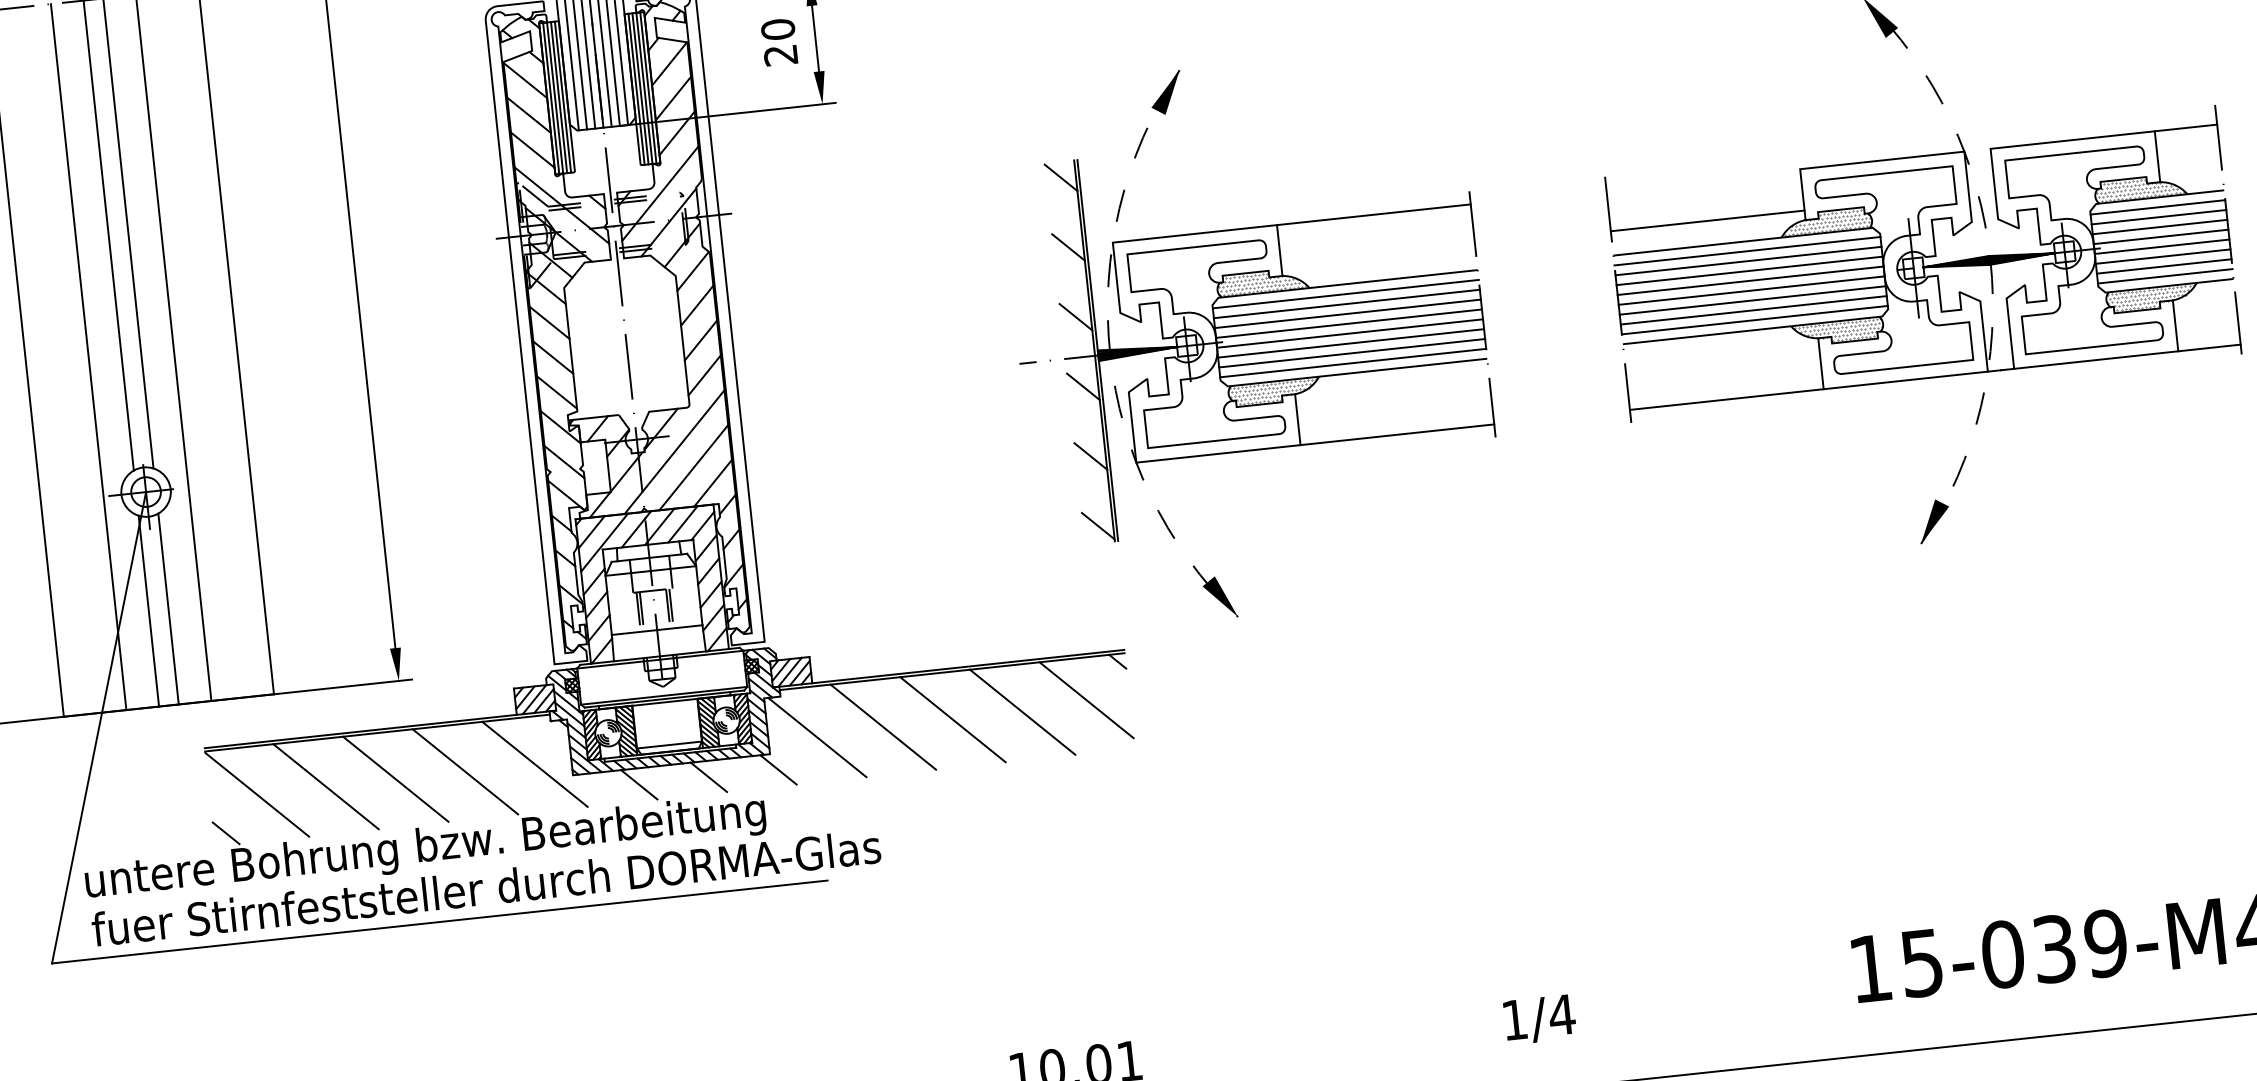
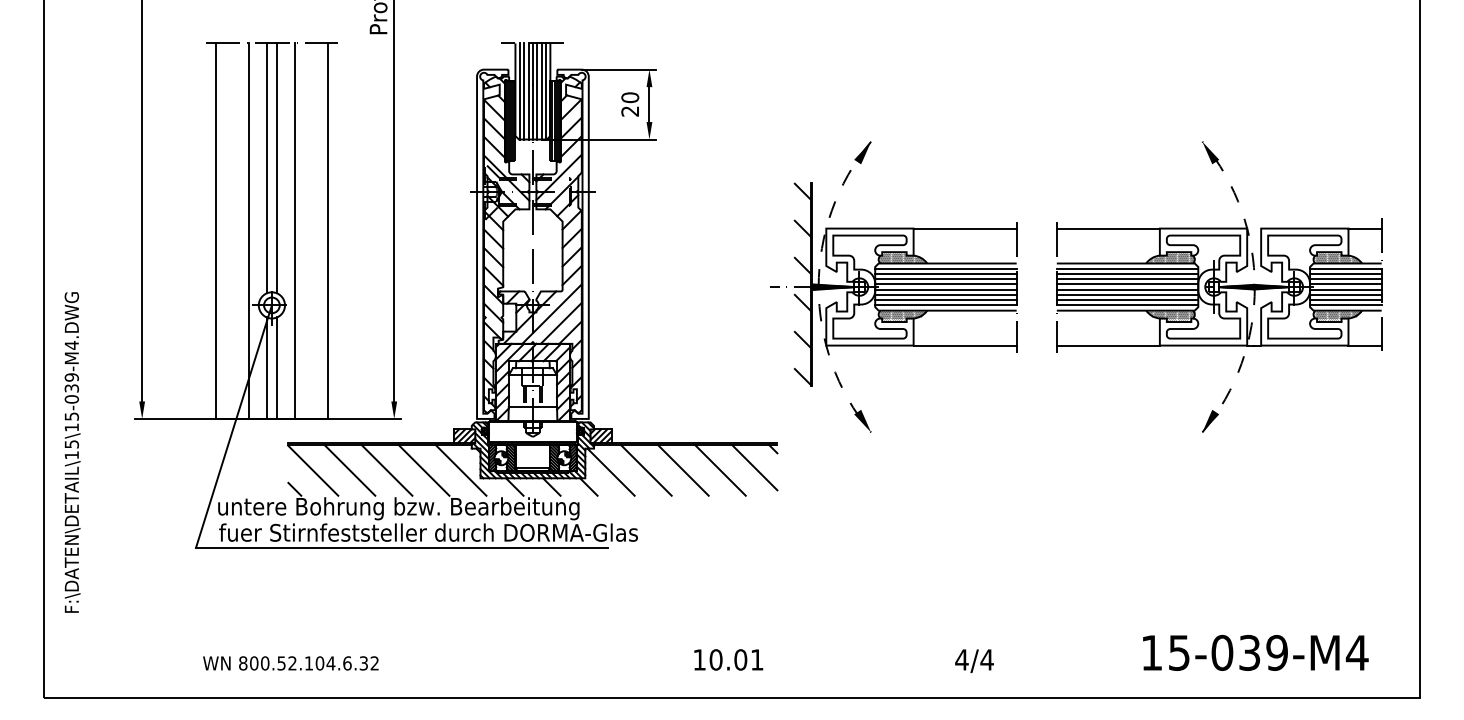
line: (1706, 220) -> (1107, 228), moved
part: (1250, 338) -> (893, 286), moved
text: (1513, 1019) -> (961, 659), 1/4 -> 4/4

